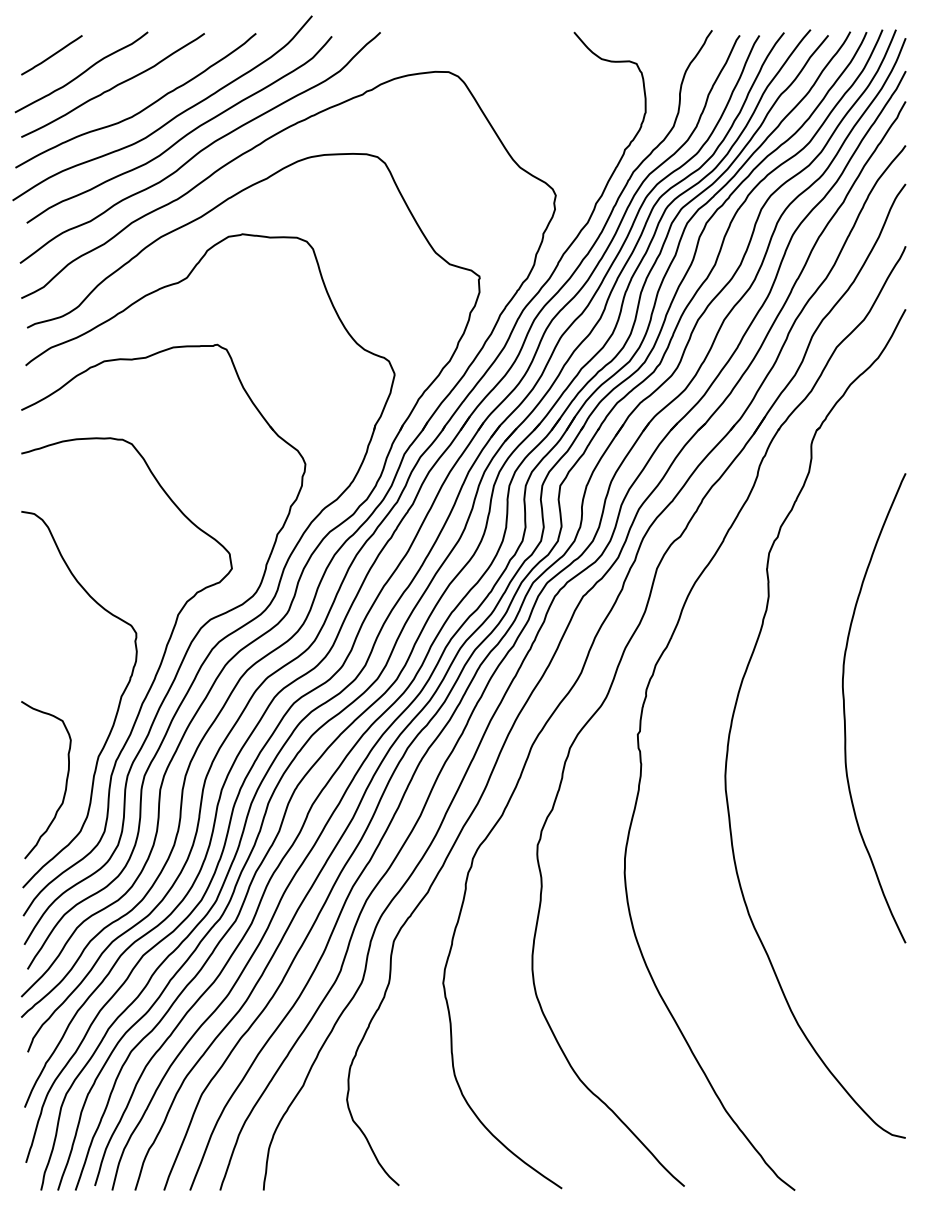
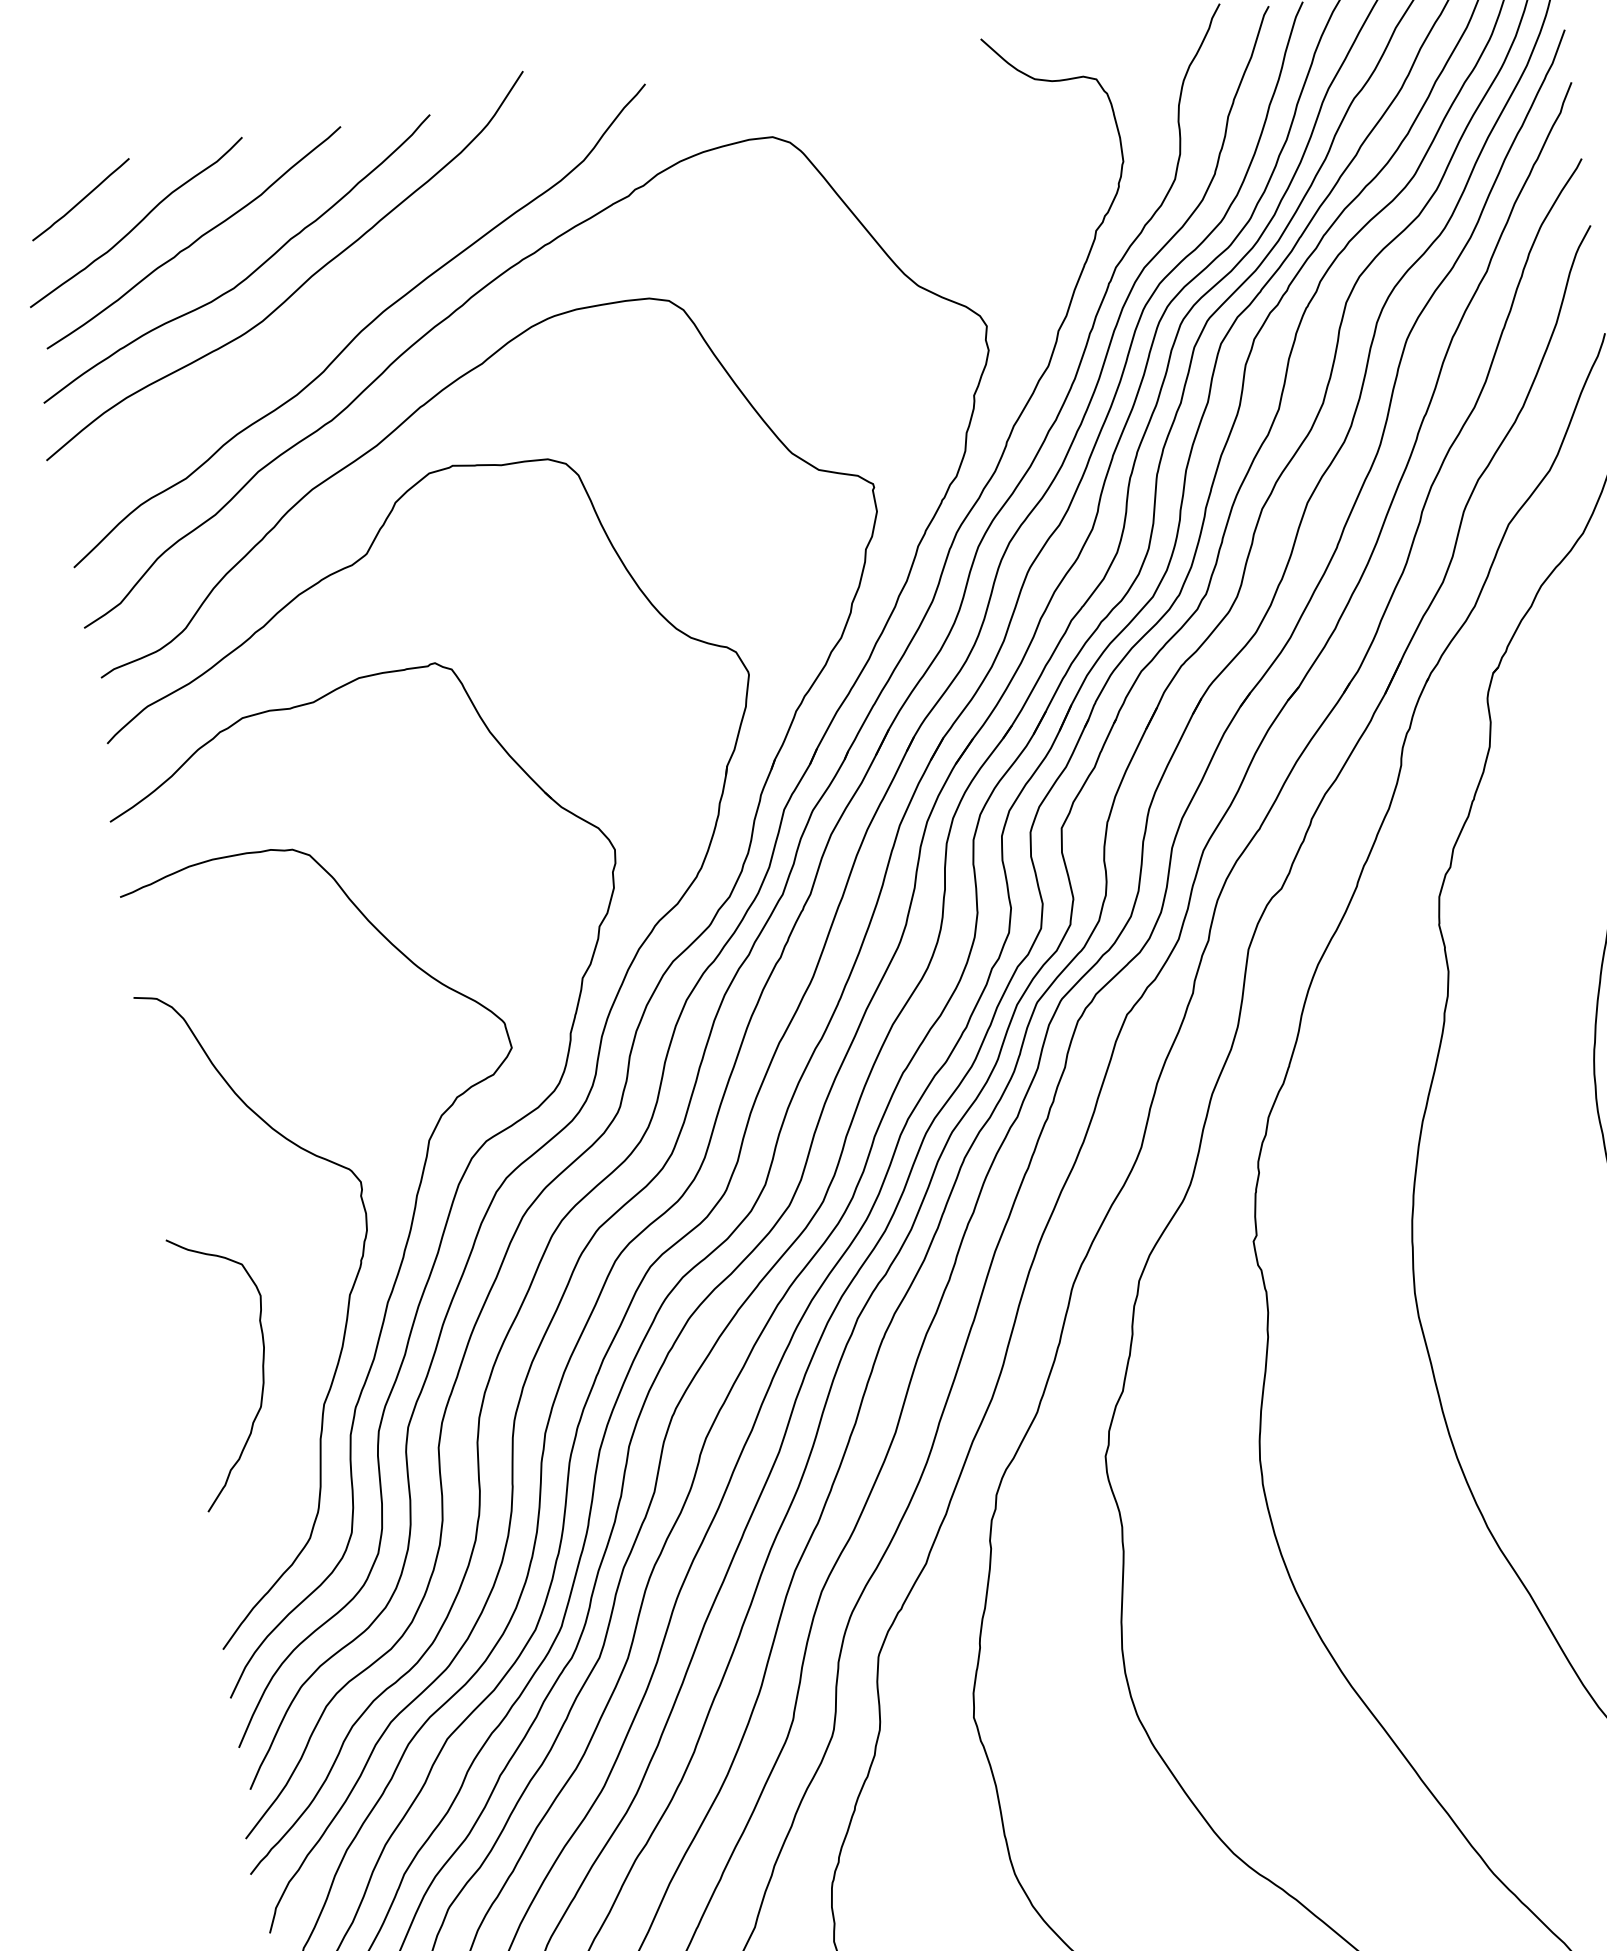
curve: (182, 136) -> (326, 310), removed
curve: (65, 782) -> (261, 1370), moved

